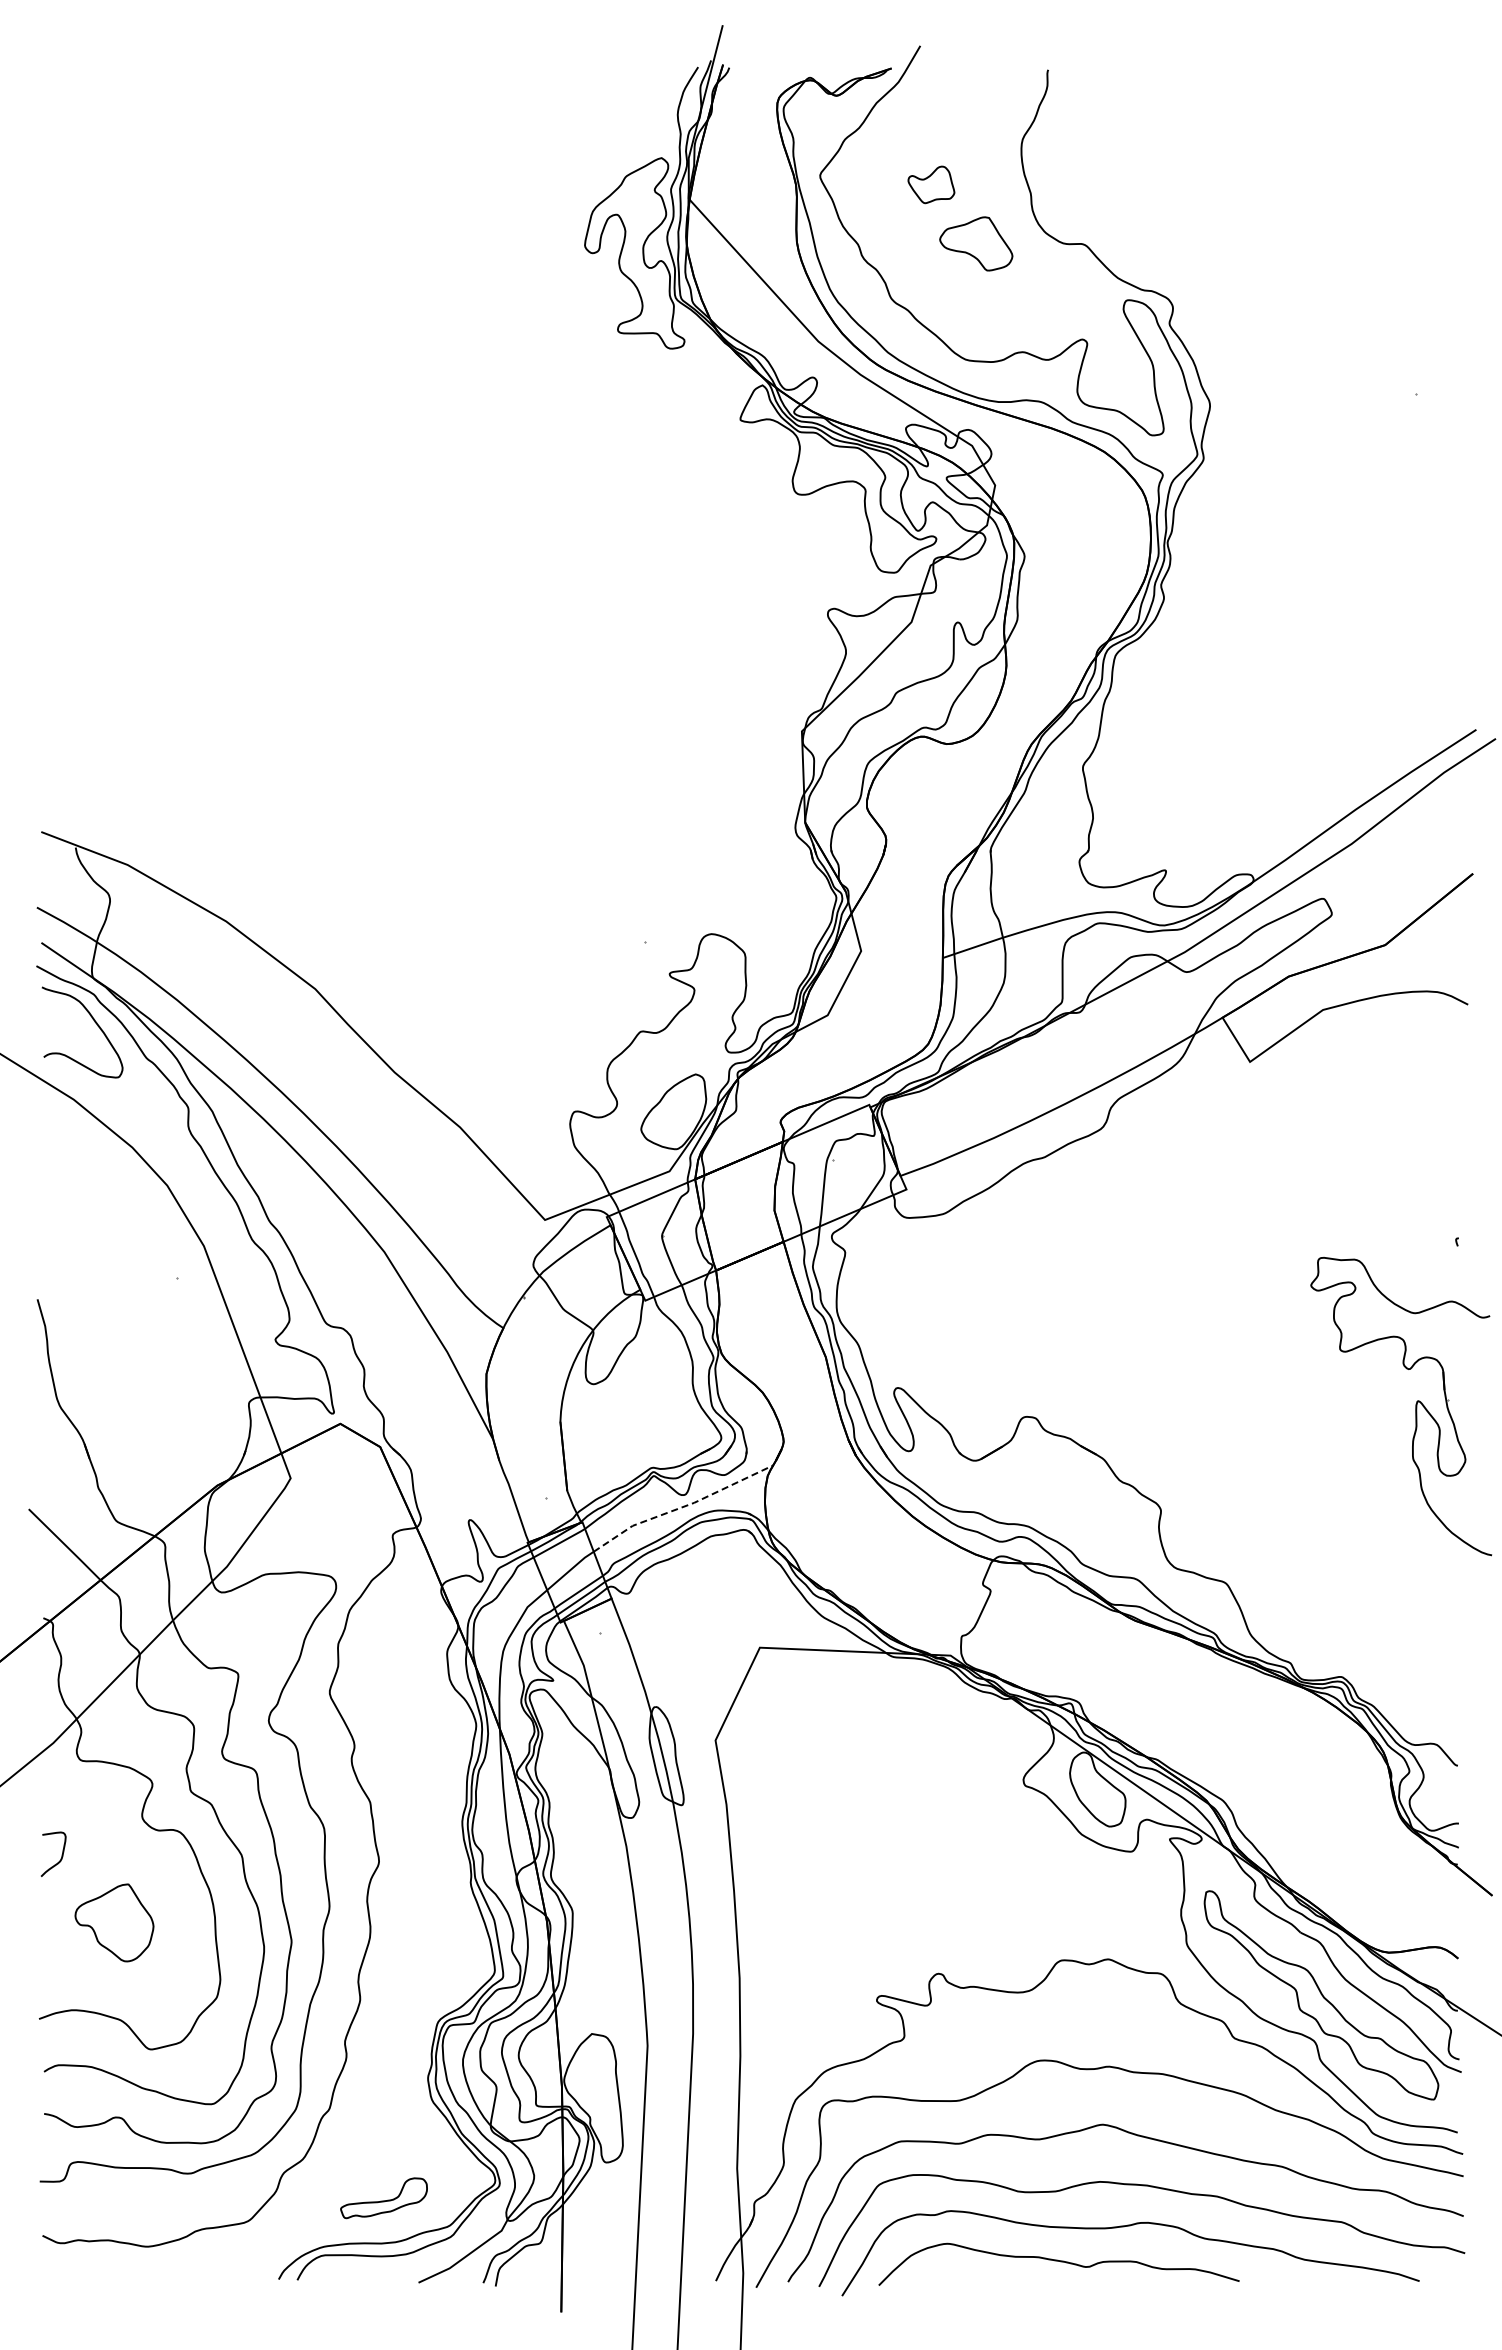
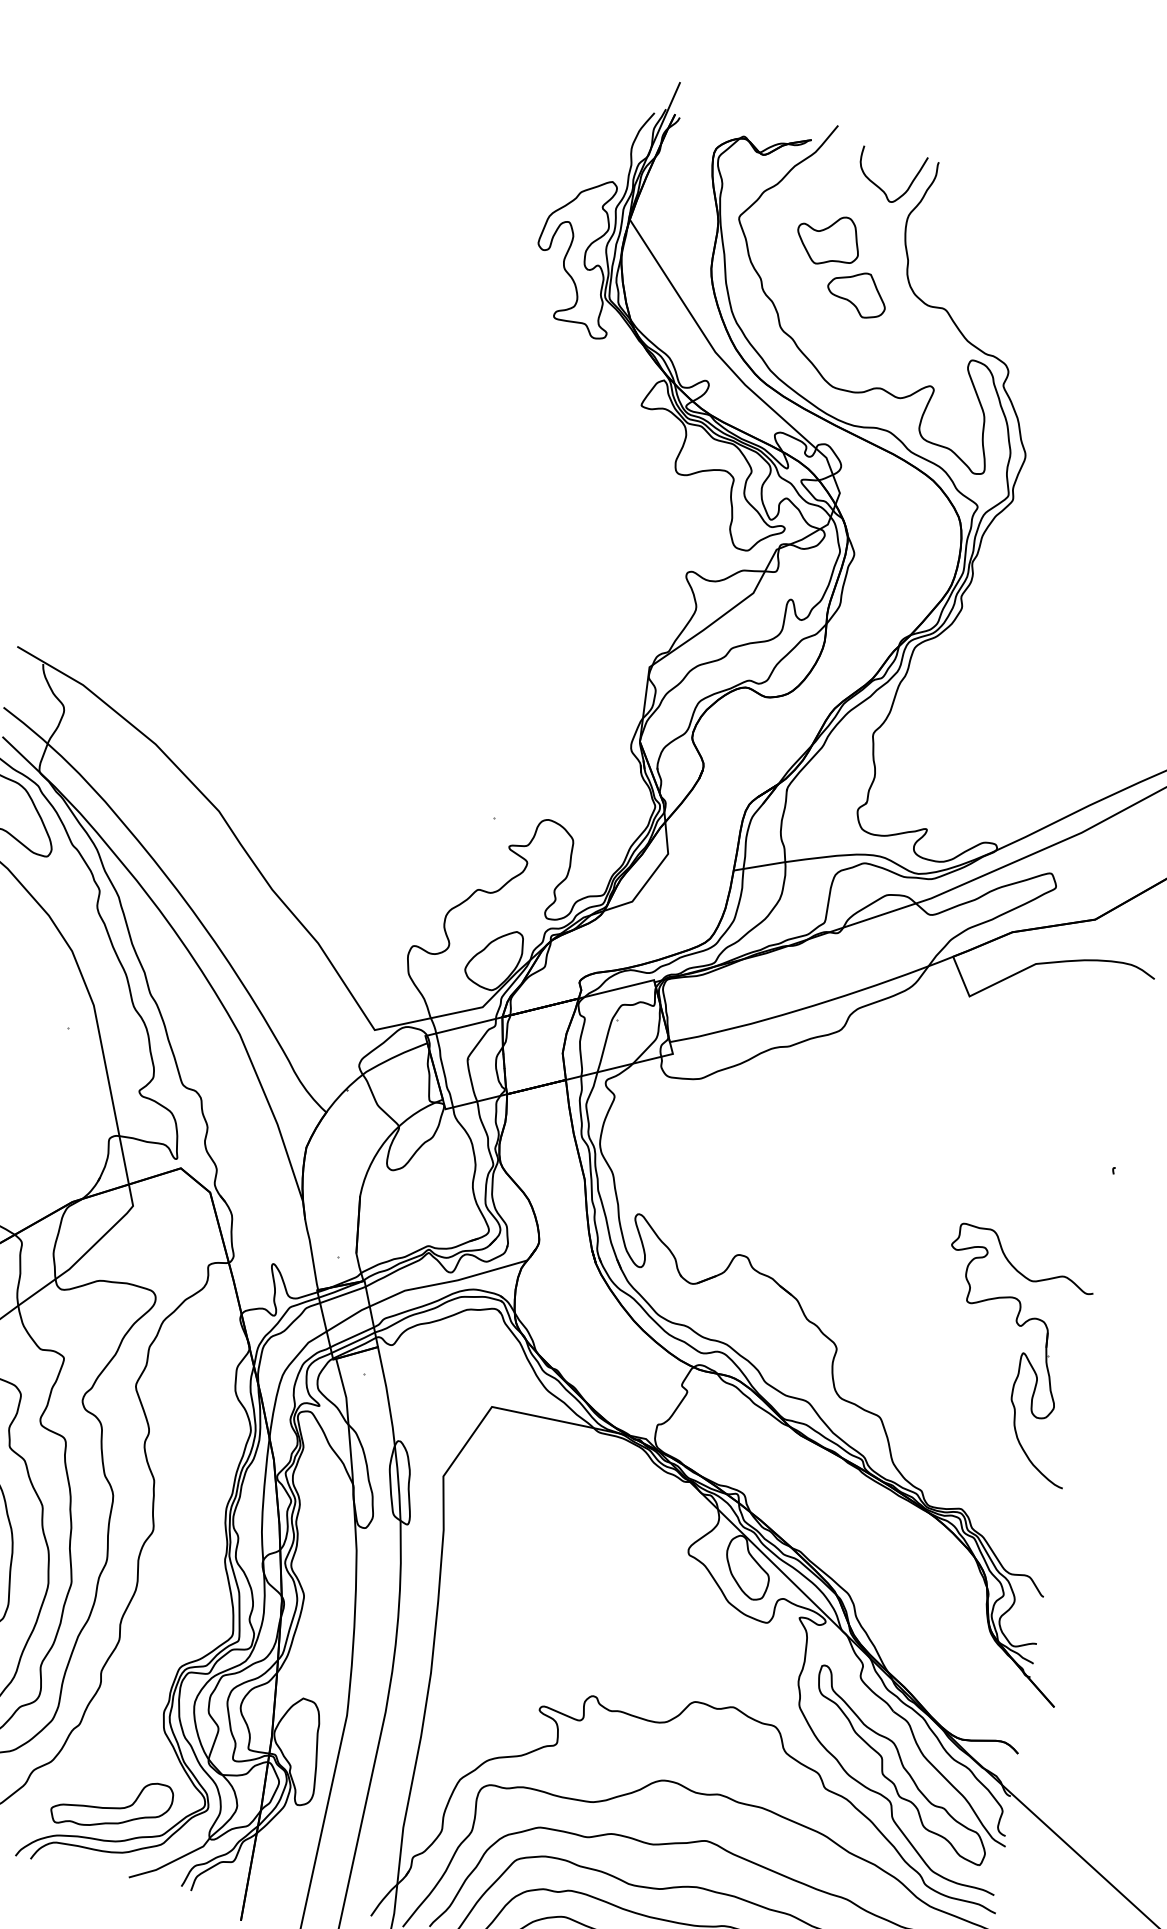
curve: (984, 112) -> (881, 188), added
part: (931, 184) -> (828, 239), size x1.67
part: (1415, 1406) -> (1020, 1357), moved
line: (683, 1507) -> (448, 1282), dashed -> solid
part: (383, 2198) -> (111, 1804), size x1.67

